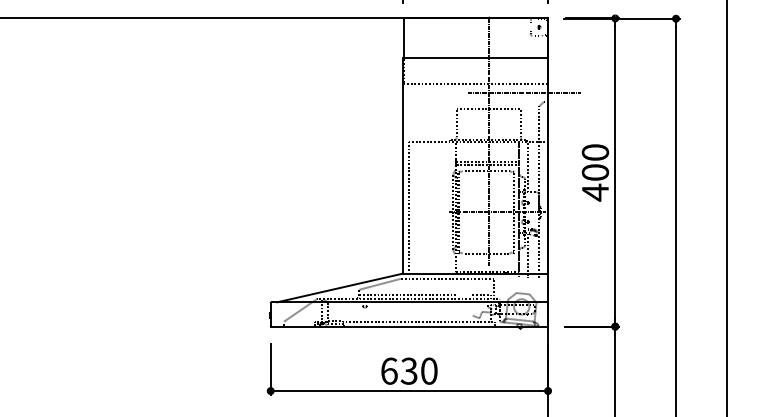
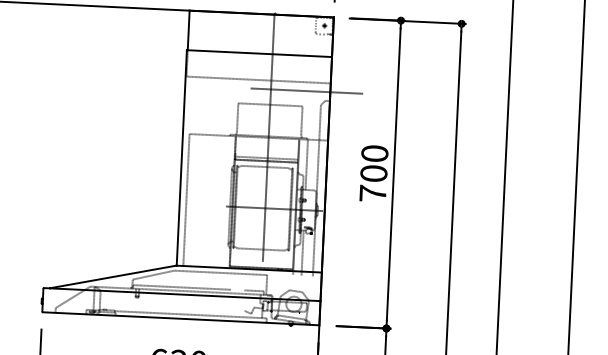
text: (595, 192) -> (373, 193), 400 -> 700

